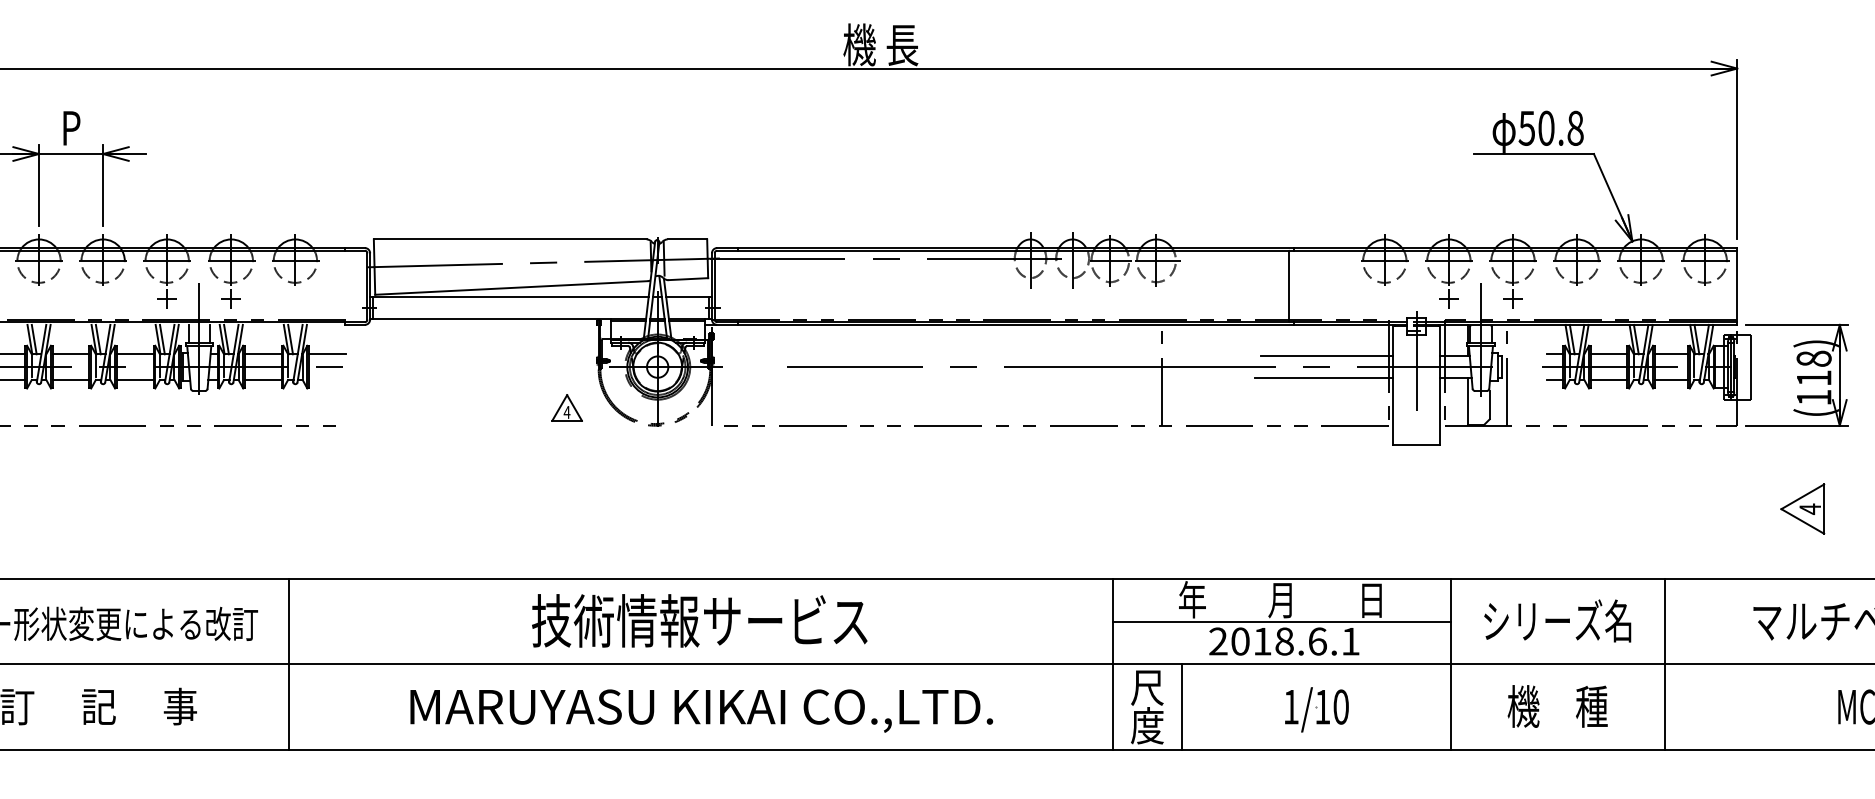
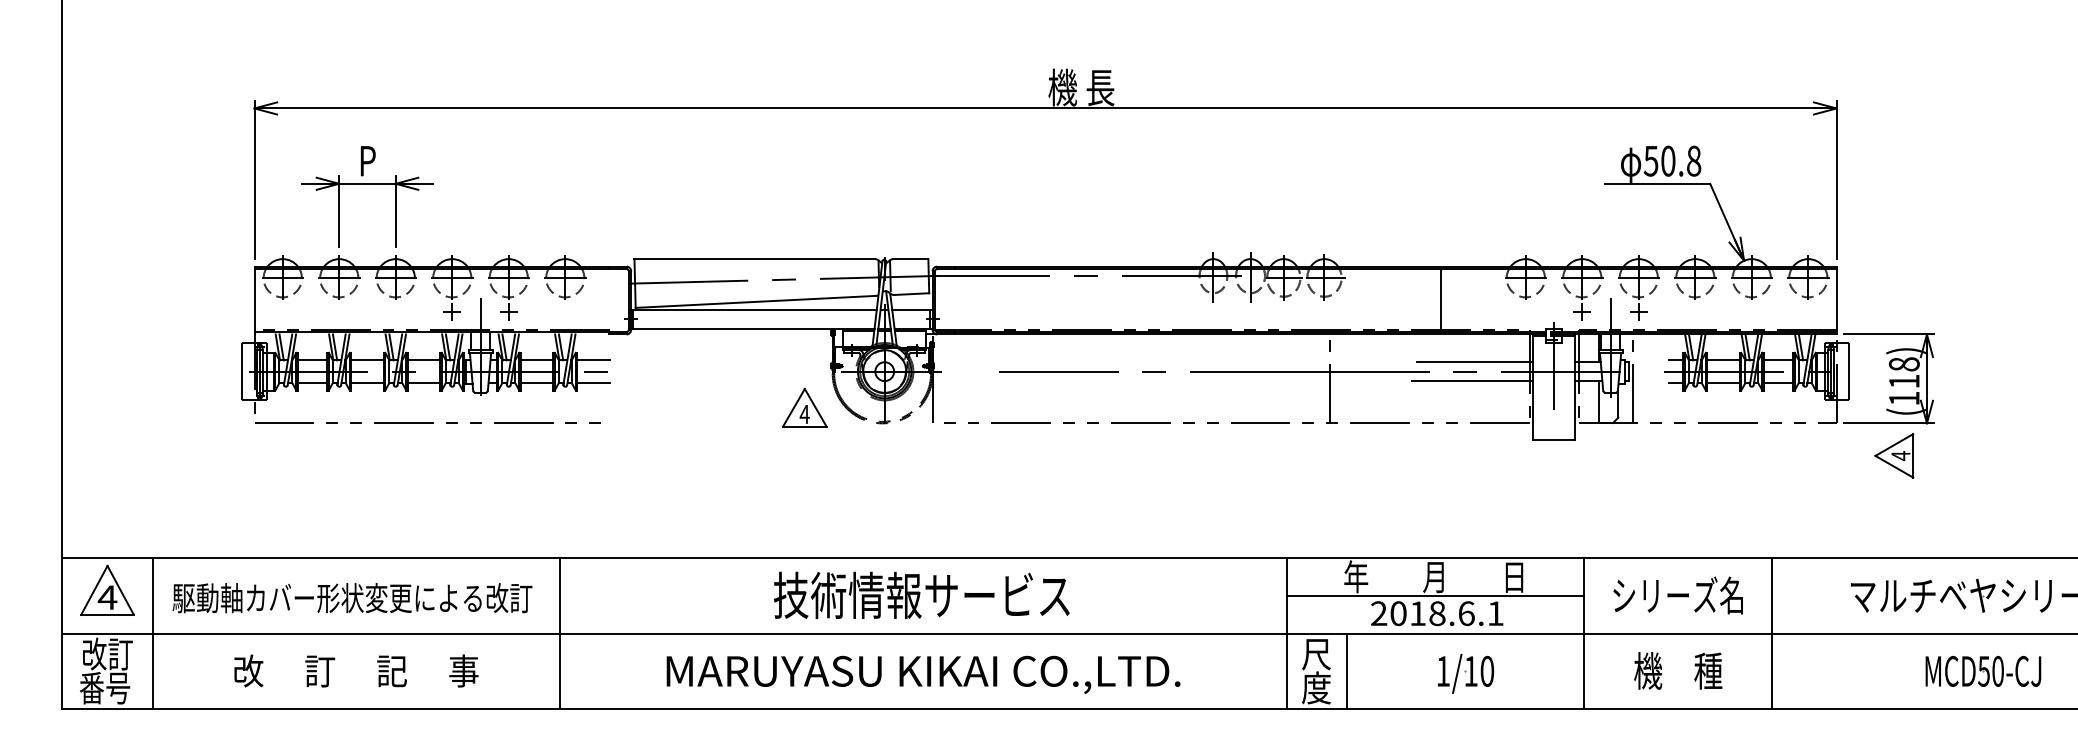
line: (327, 380) -> (593, 383), added
part: (566, 407) -> (804, 407), size x1.67
part: (1802, 508) -> (1894, 455), moved

